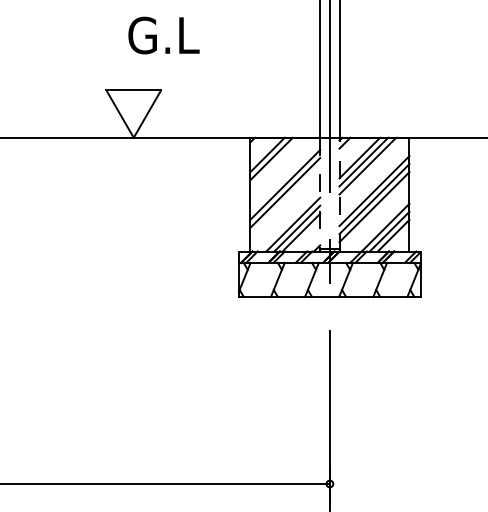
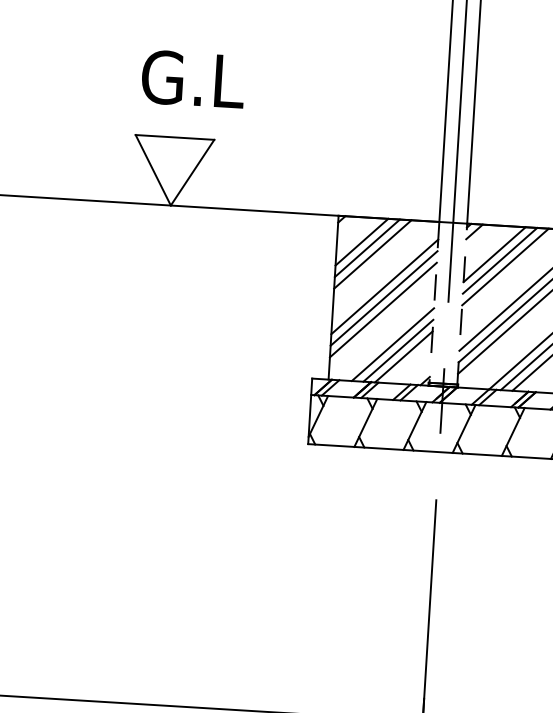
text: (163, 35) -> (192, 79), moved
line: (275, 162) -> (372, 253), added
line: (285, 201) -> (383, 310), added

